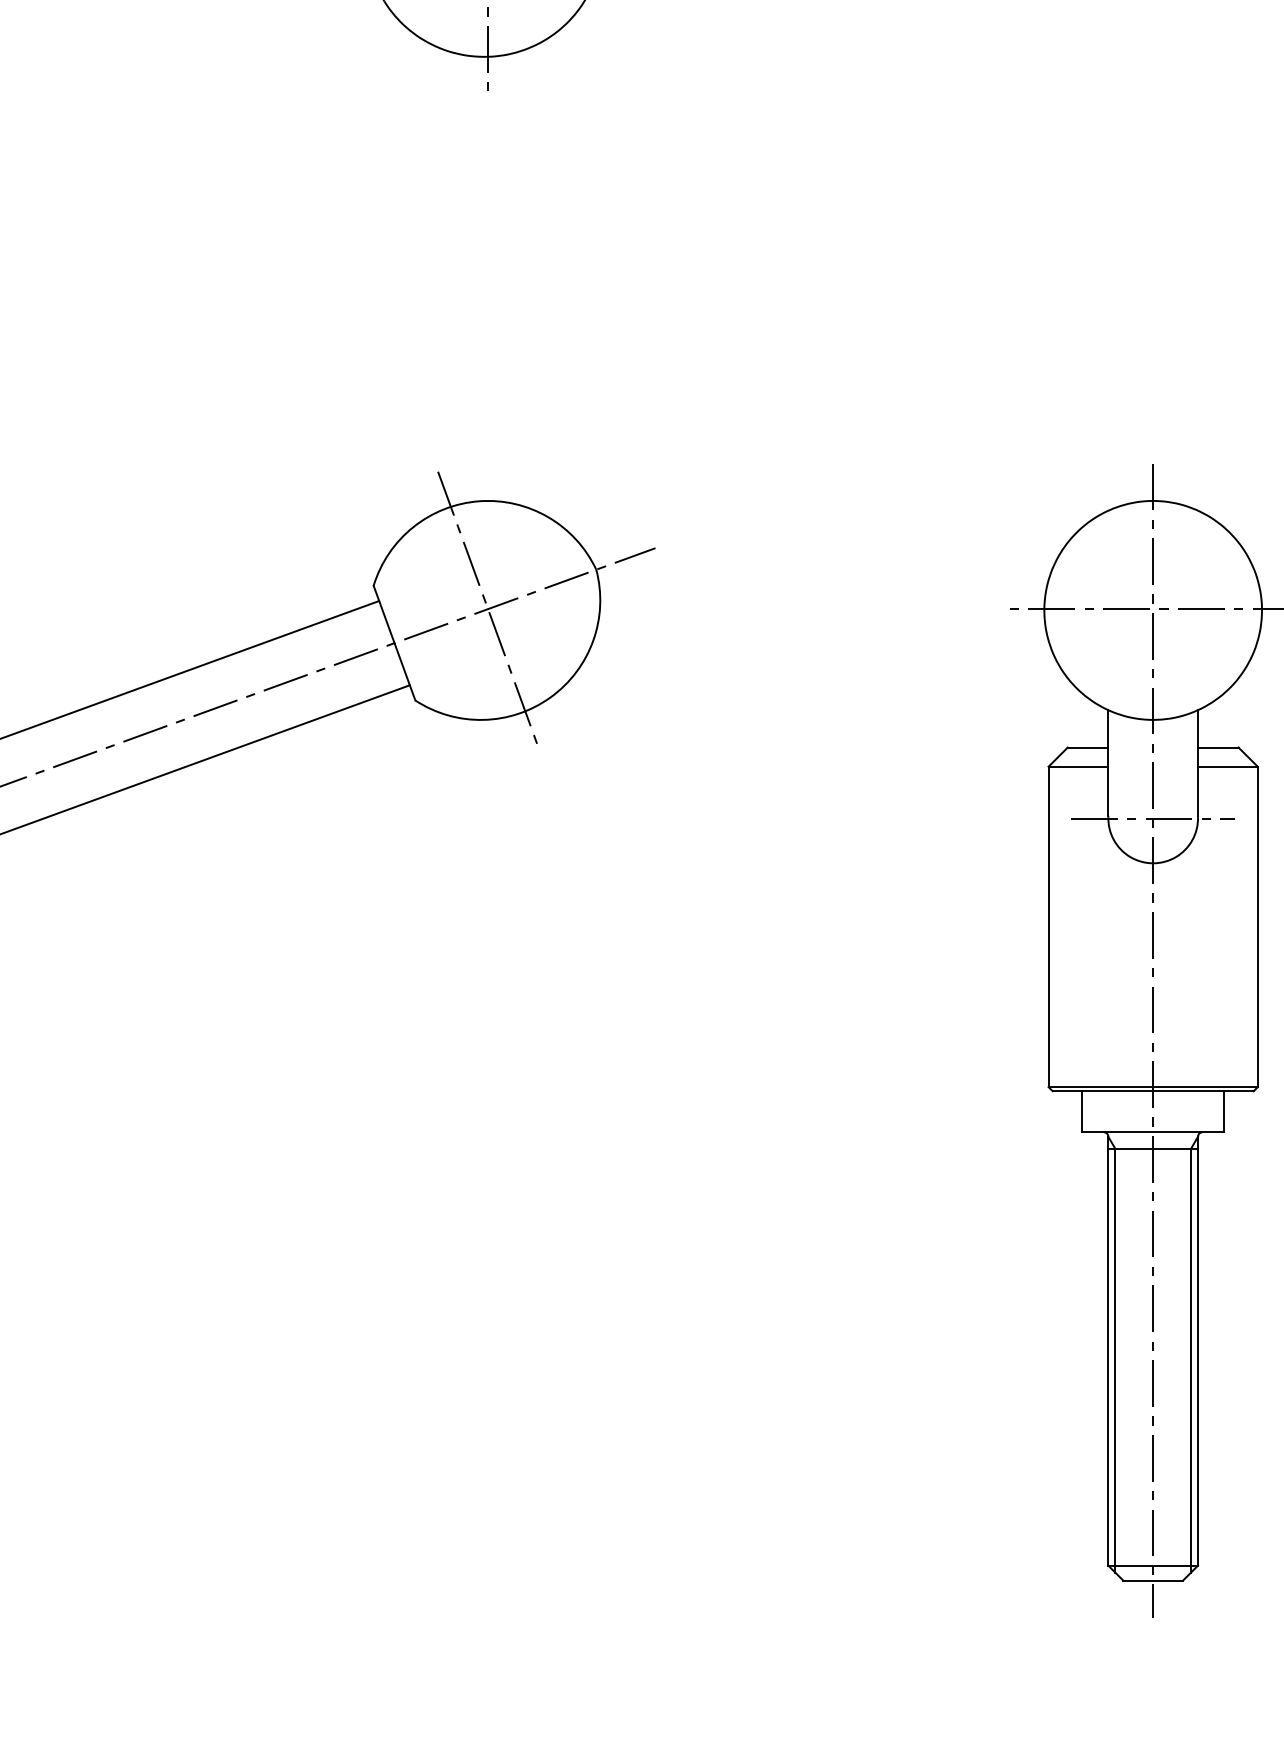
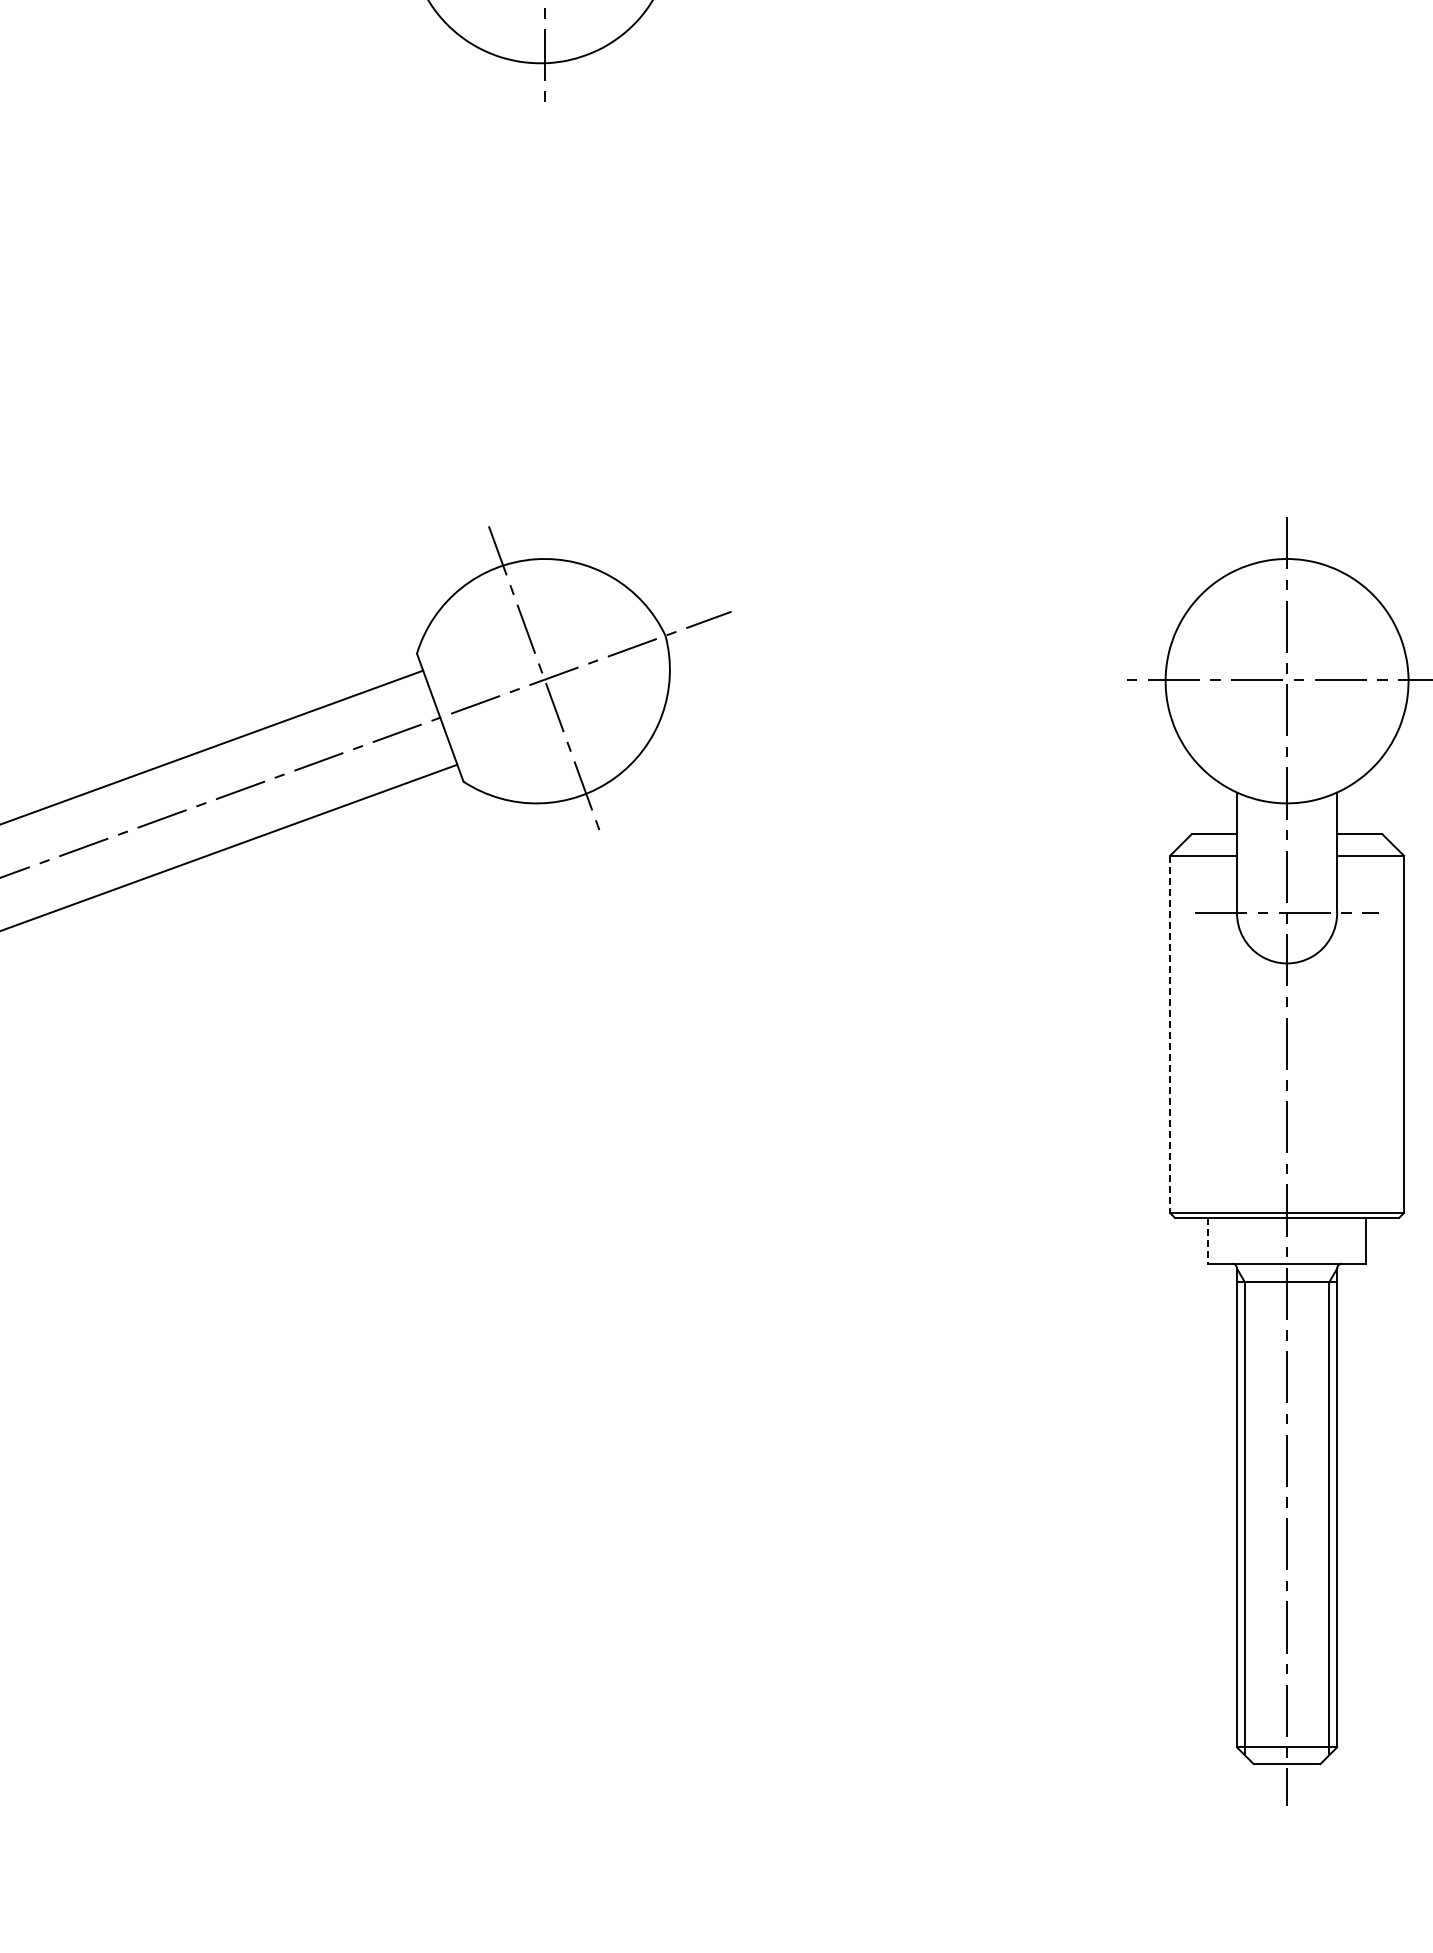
line: (1048, 926) -> (1170, 1034), solid -> dashed
line: (1081, 1111) -> (1207, 1240), solid -> dashed

